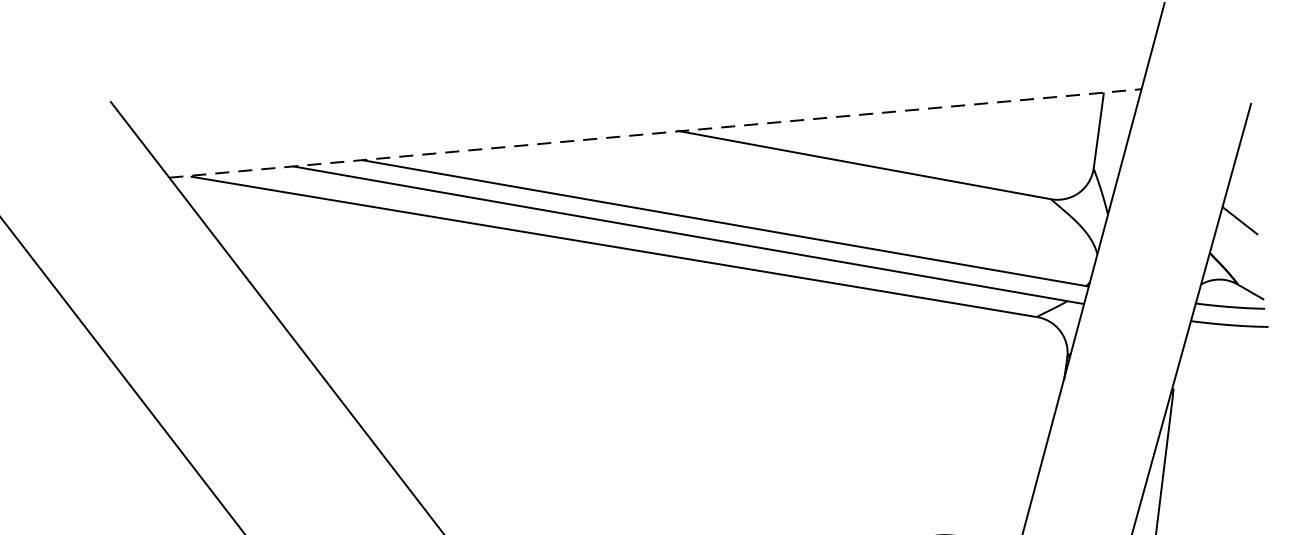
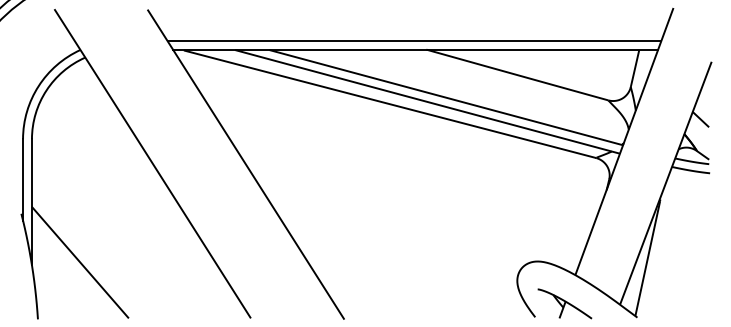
line: (651, 116) -> (414, 41), added
line: (657, 134) -> (416, 50), dashed -> solid

